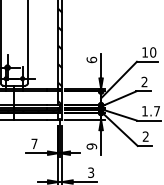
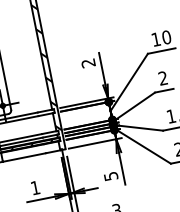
text: (91, 59) -> (87, 62), 6 -> 2
text: (34, 143) -> (35, 187), 7 -> 1
text: (91, 146) -> (110, 176), 9 -> 5

